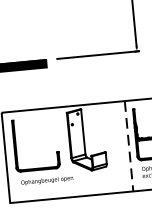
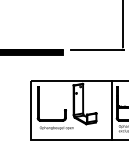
line: (128, 147) -> (111, 111), dashed -> solid

